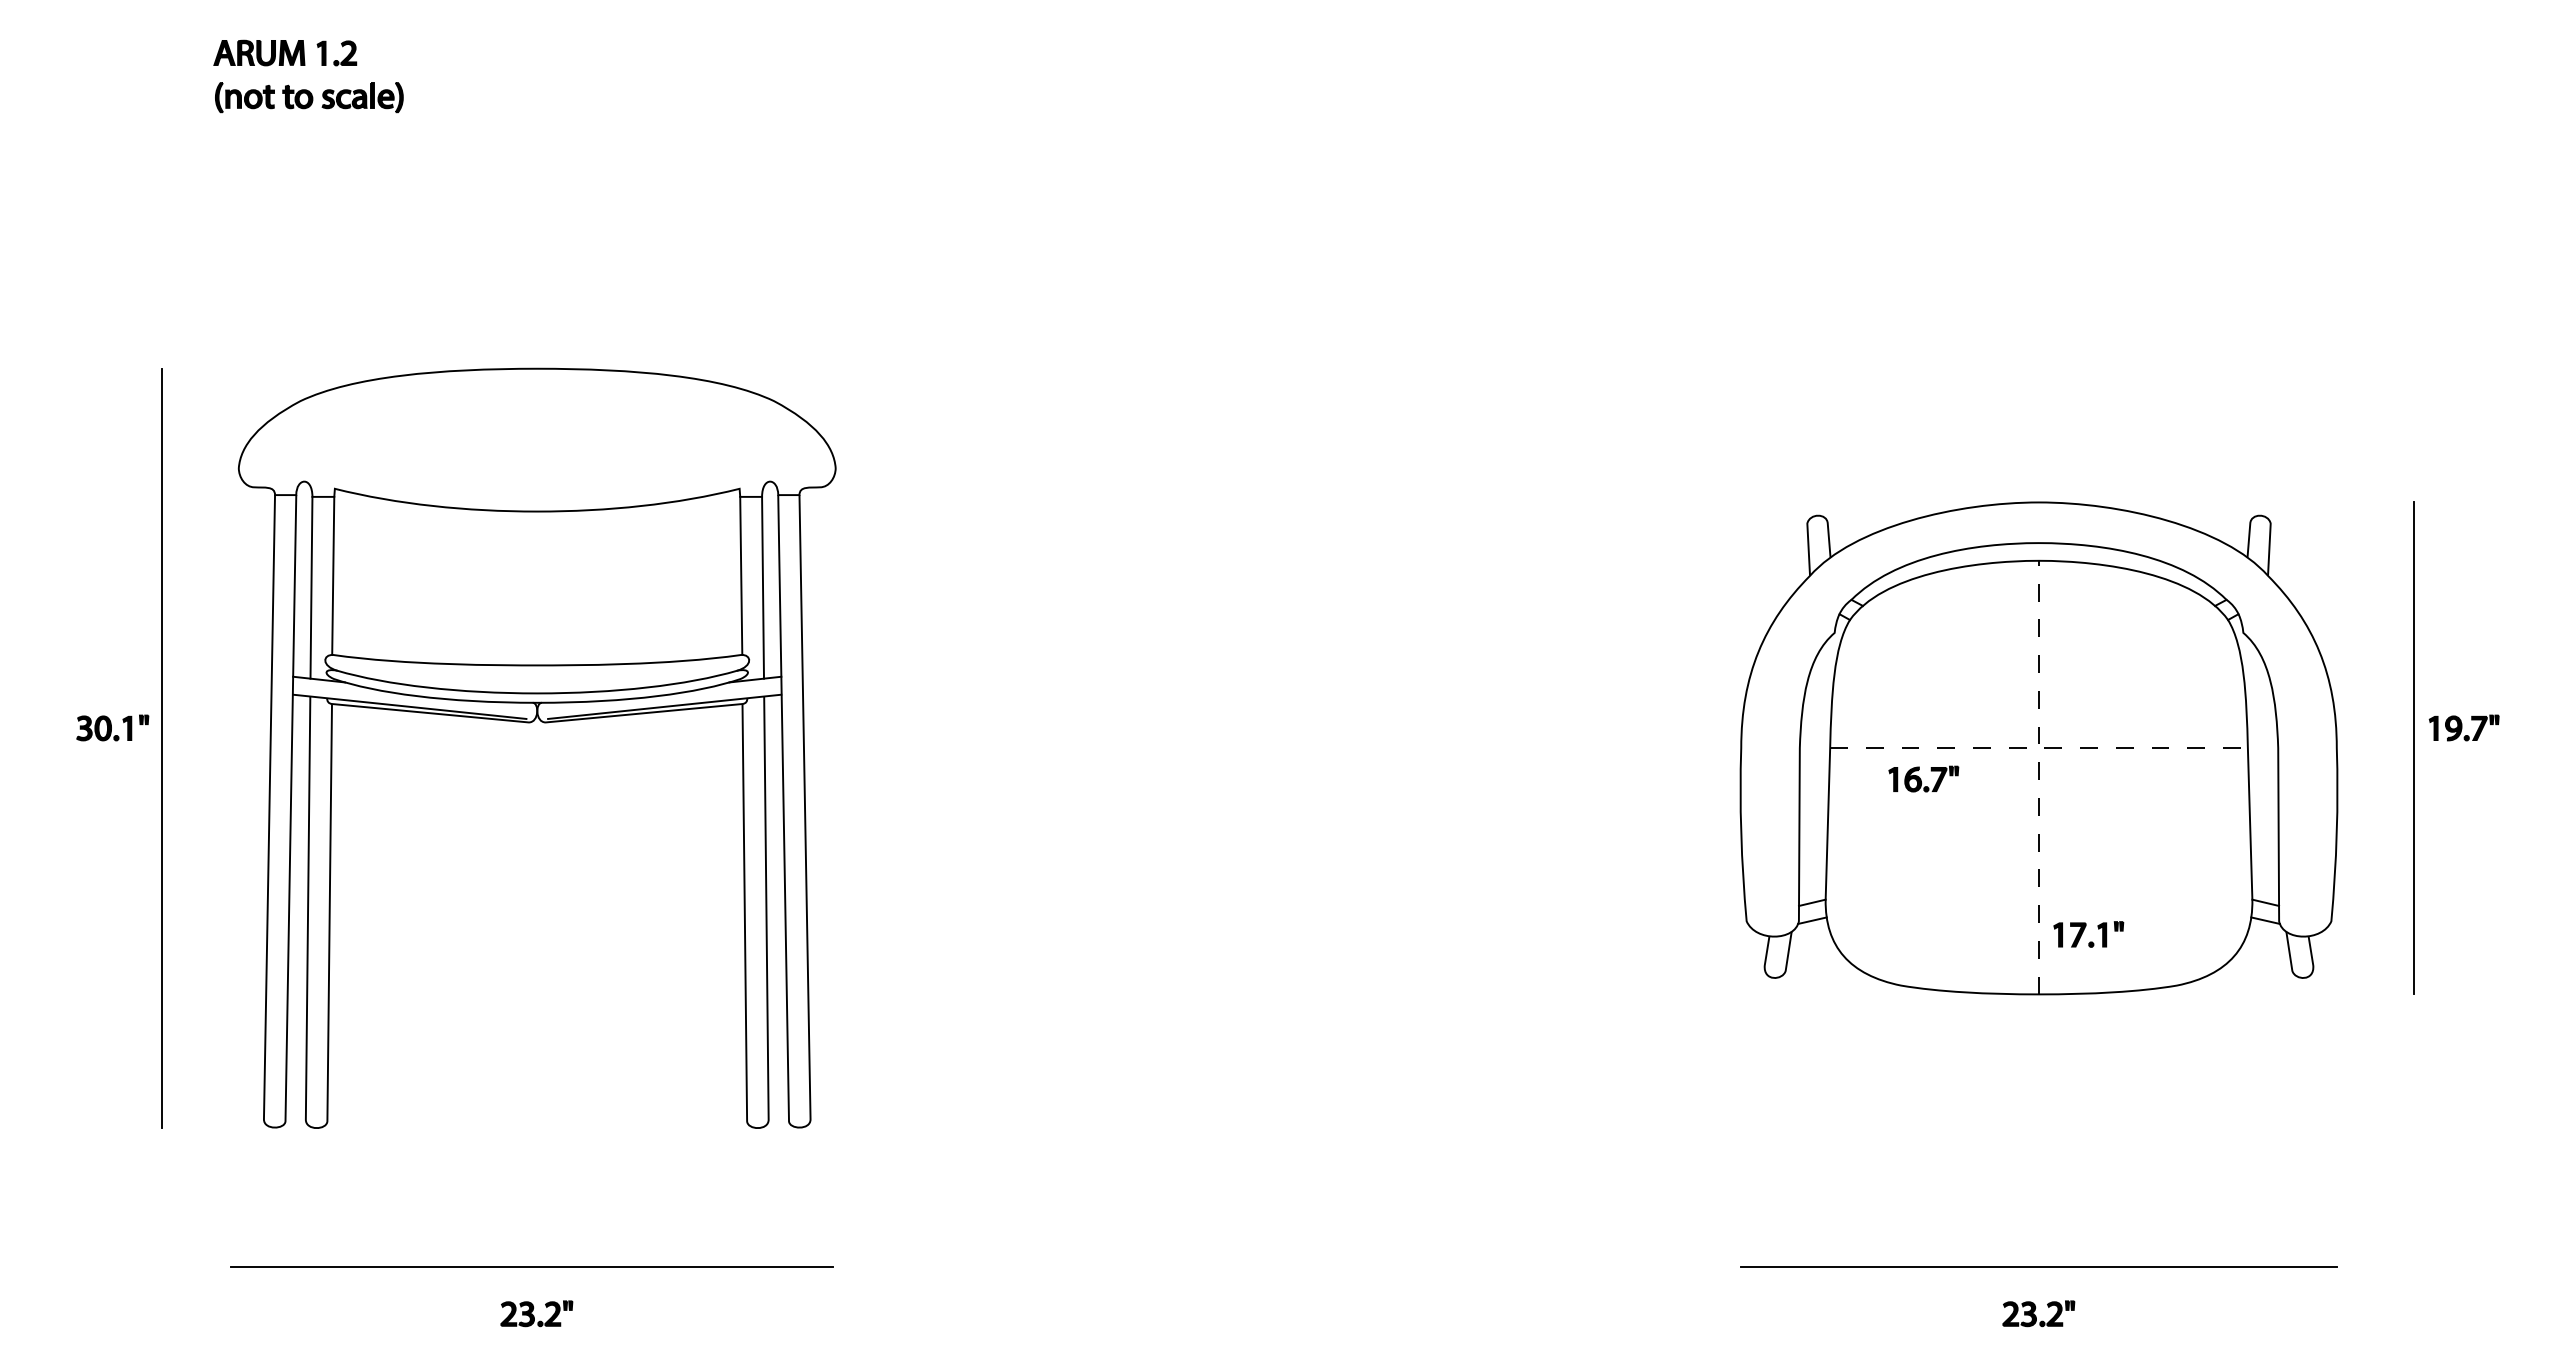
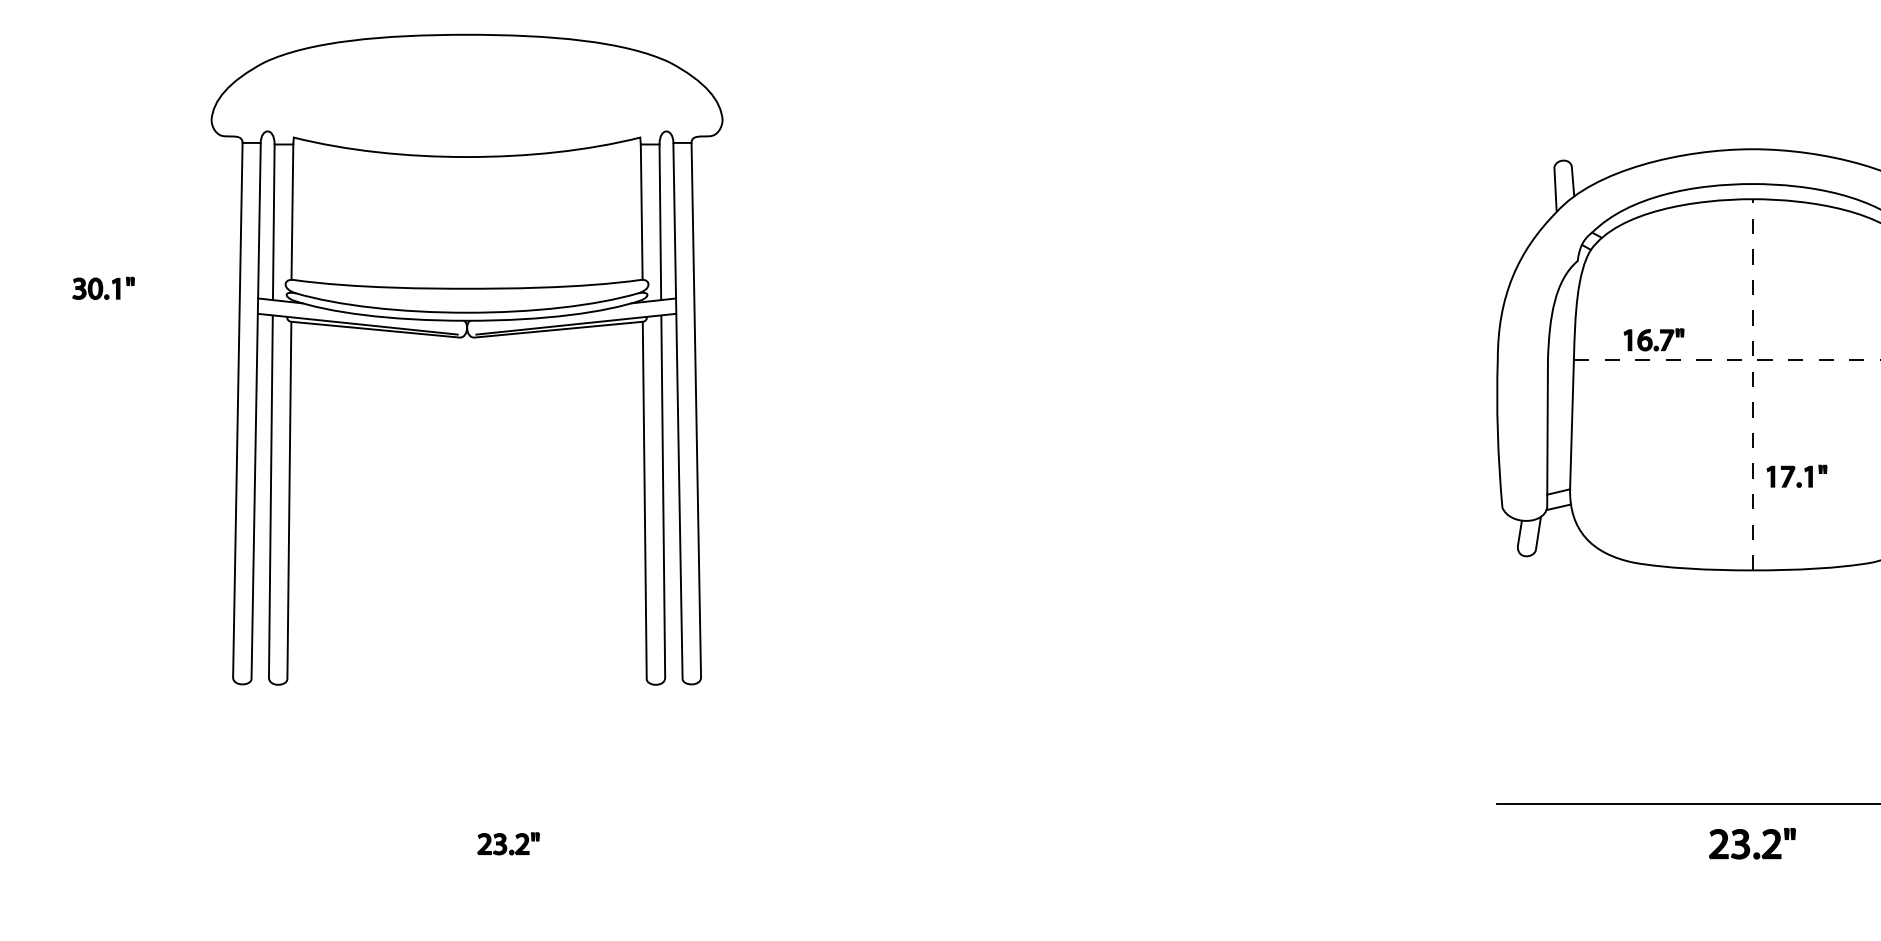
part: (112, 727) -> (103, 287), moved
line: (161, 748) -> (145, 359), removed
part: (1923, 778) -> (1653, 339), moved
part: (2088, 934) -> (1796, 476), moved
line: (531, 1266) -> (462, 803), removed
part: (536, 1313) -> (508, 843), moved
part: (2038, 1313) -> (1752, 843), size x1.4

